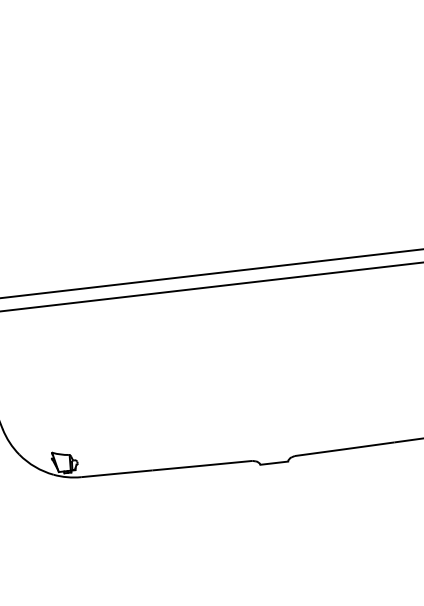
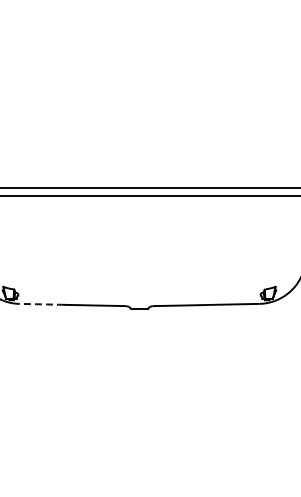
arc: (116, 474) -> (41, 304), solid -> dashed

